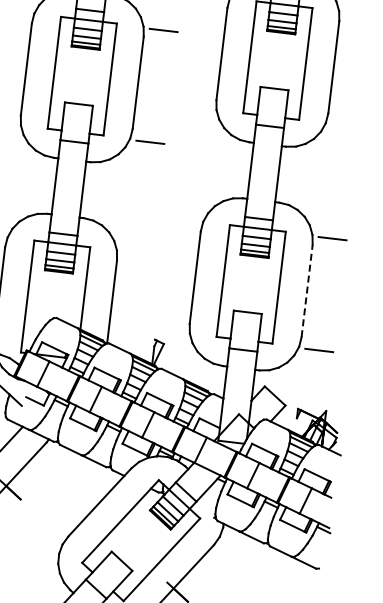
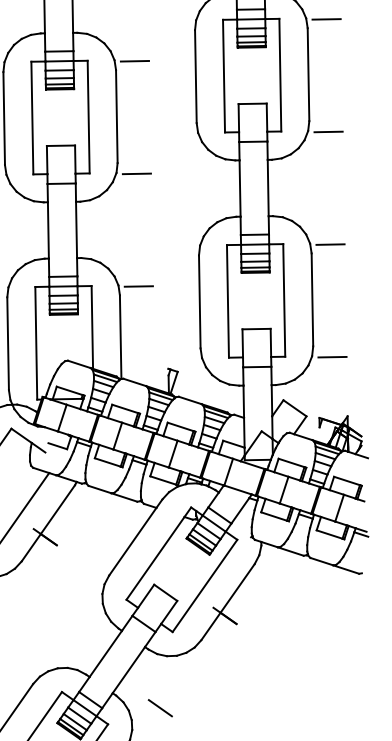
line: (359, 15) -> (326, 19), added
line: (345, 126) -> (328, 131), added
line: (136, 254) -> (138, 286), added
line: (307, 290) -> (312, 299), dashed -> solid

